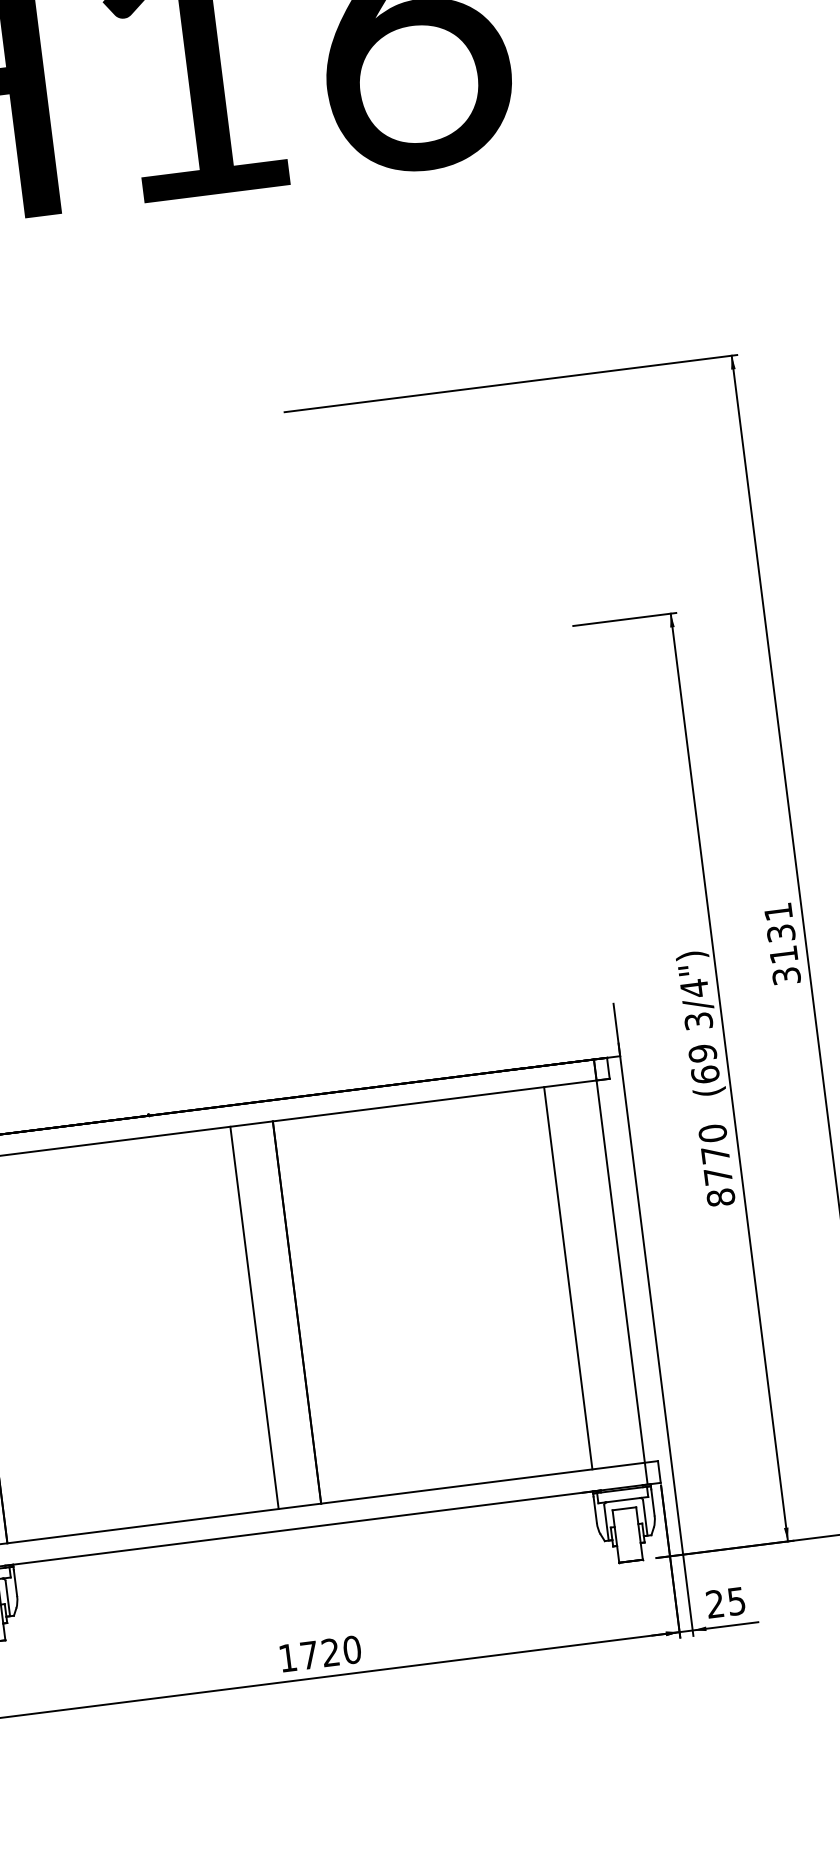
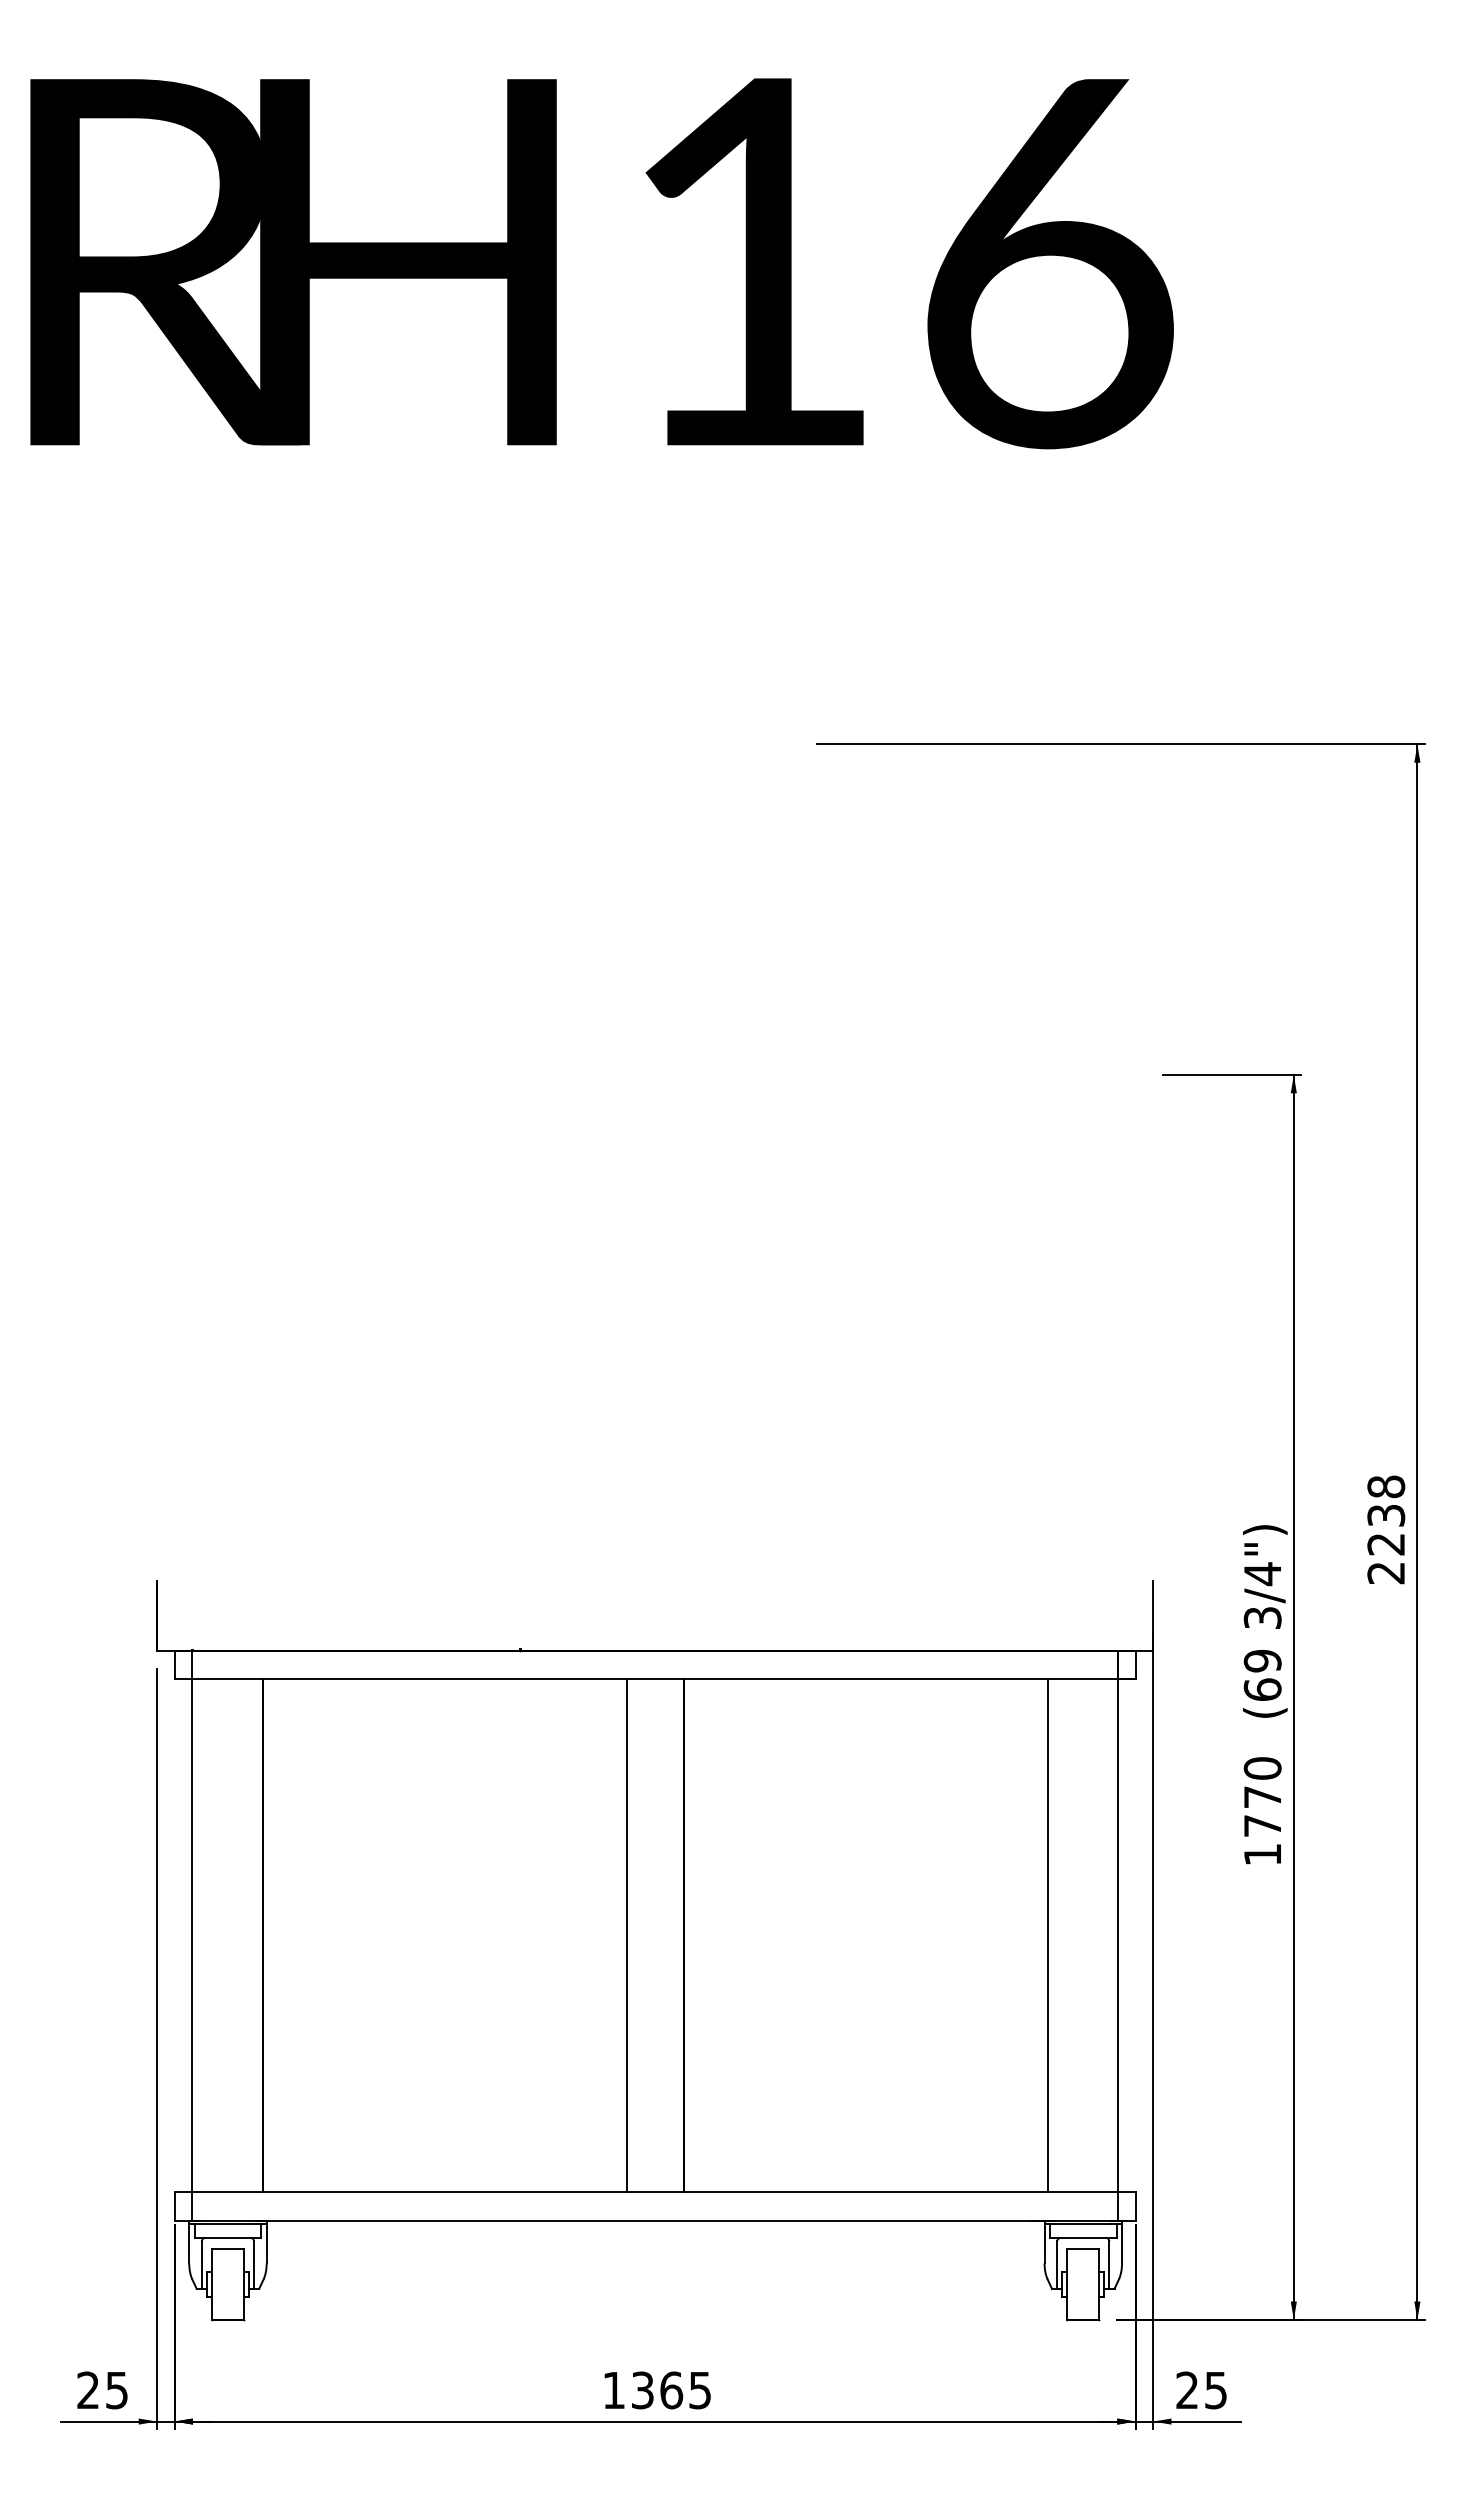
text: (782, 943) -> (1386, 1529), 3131 -> 2238
text: (720, 1197) -> (1262, 1854), 8770 -> 1770
text: (330, 1652) -> (671, 2390), 1720 -> 1365

